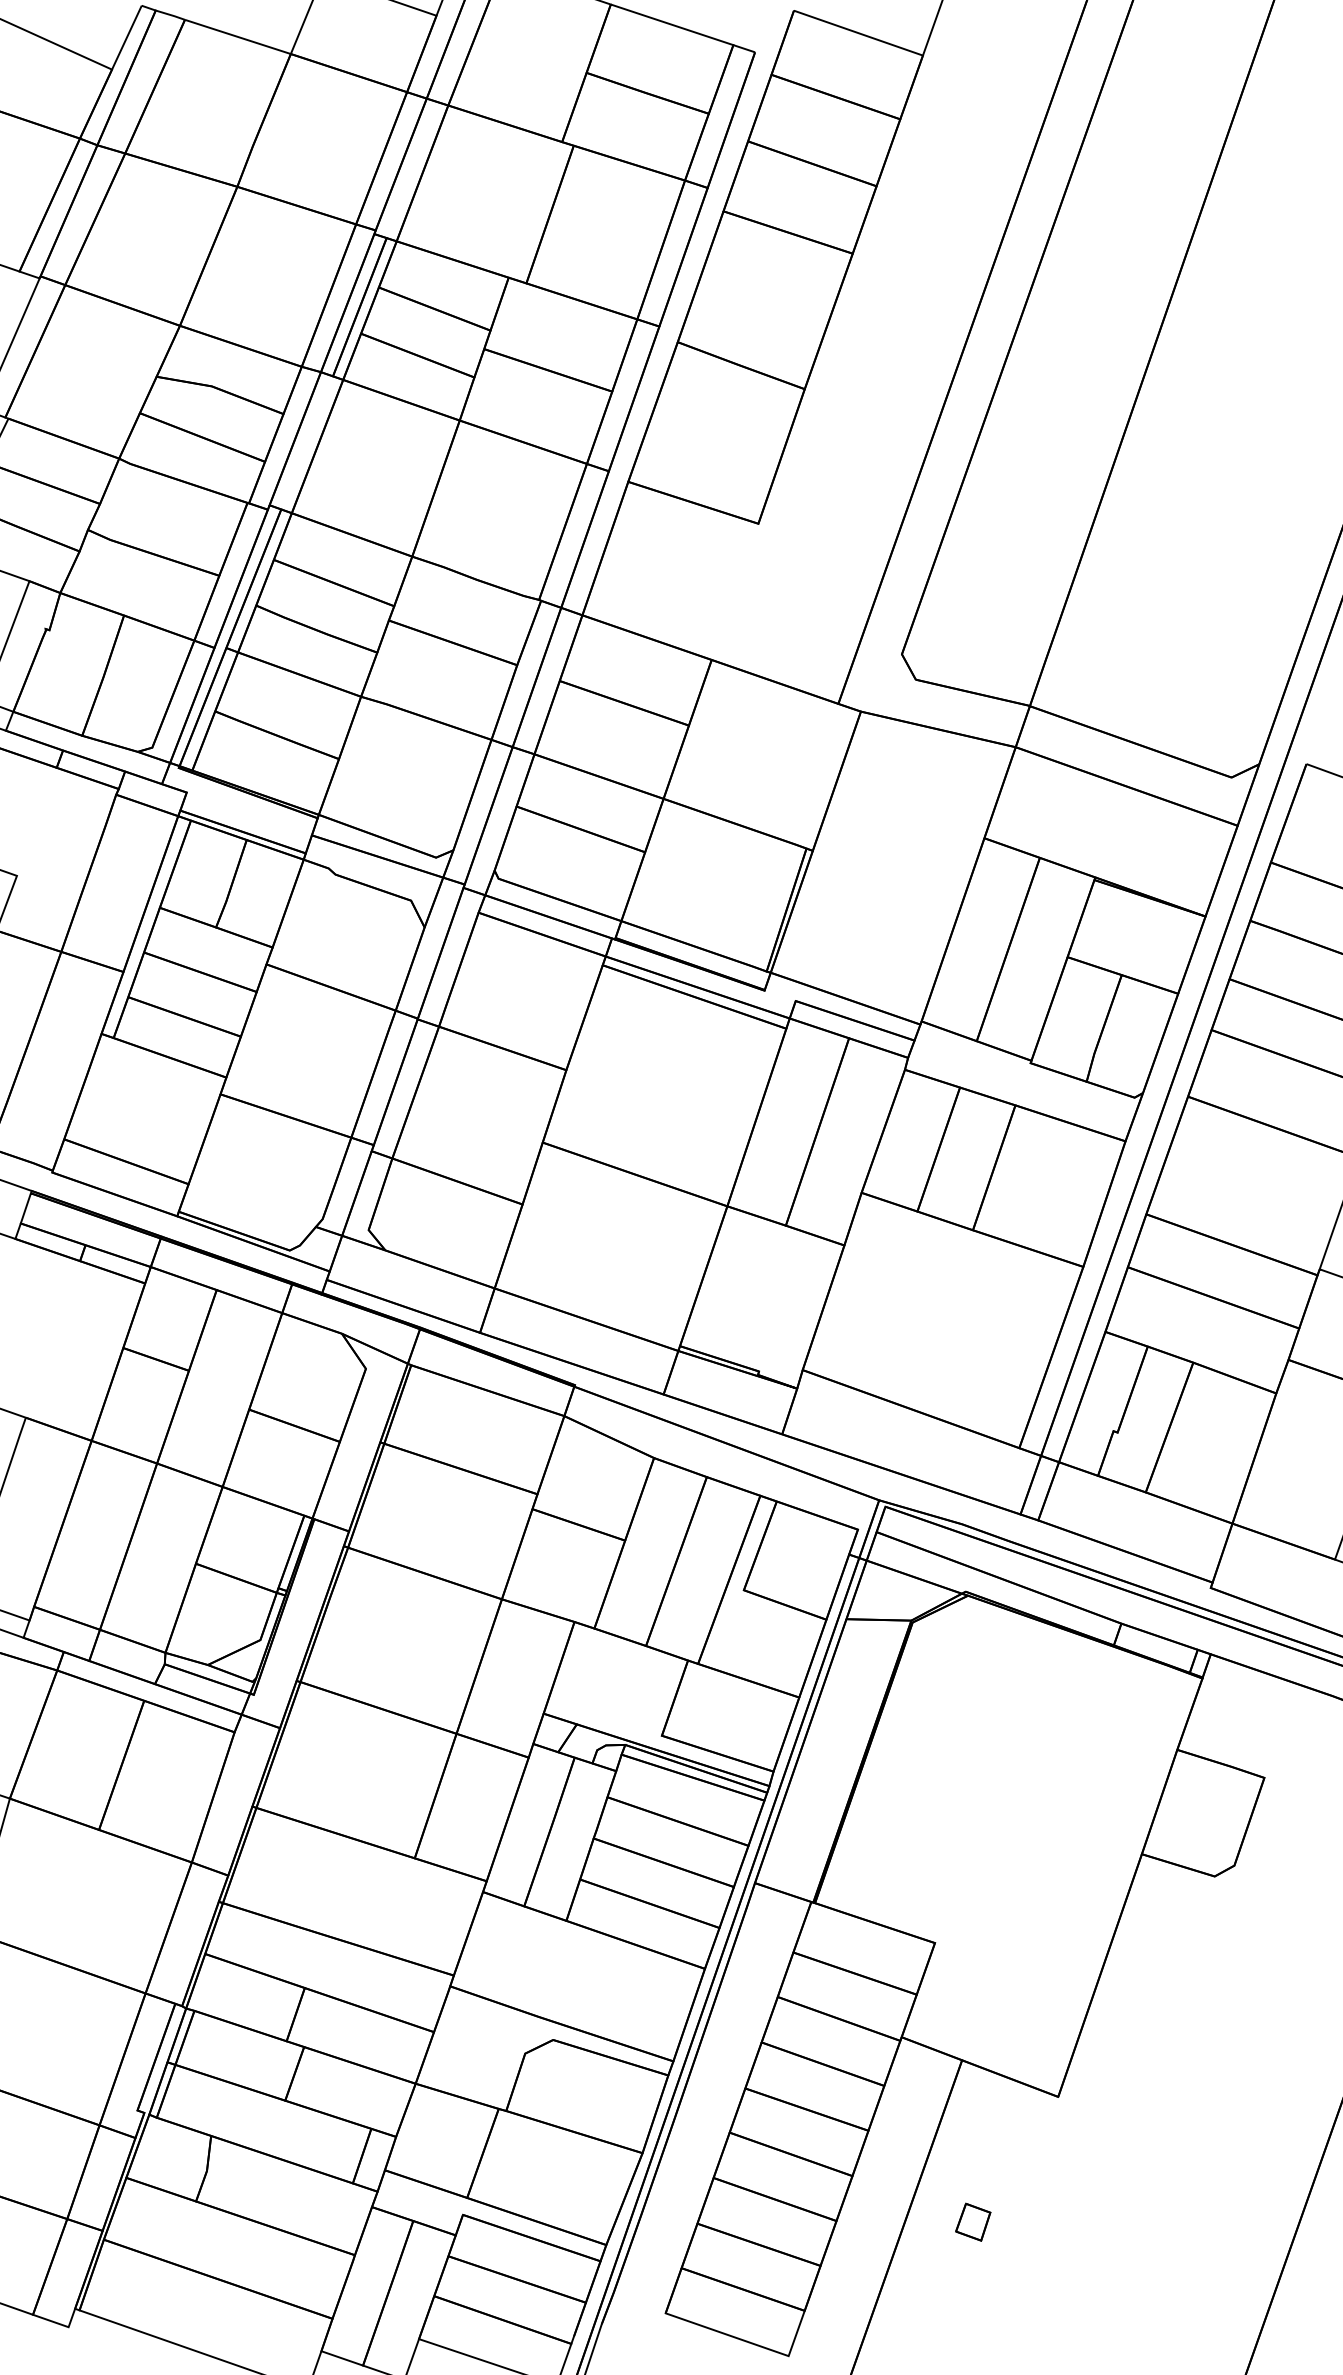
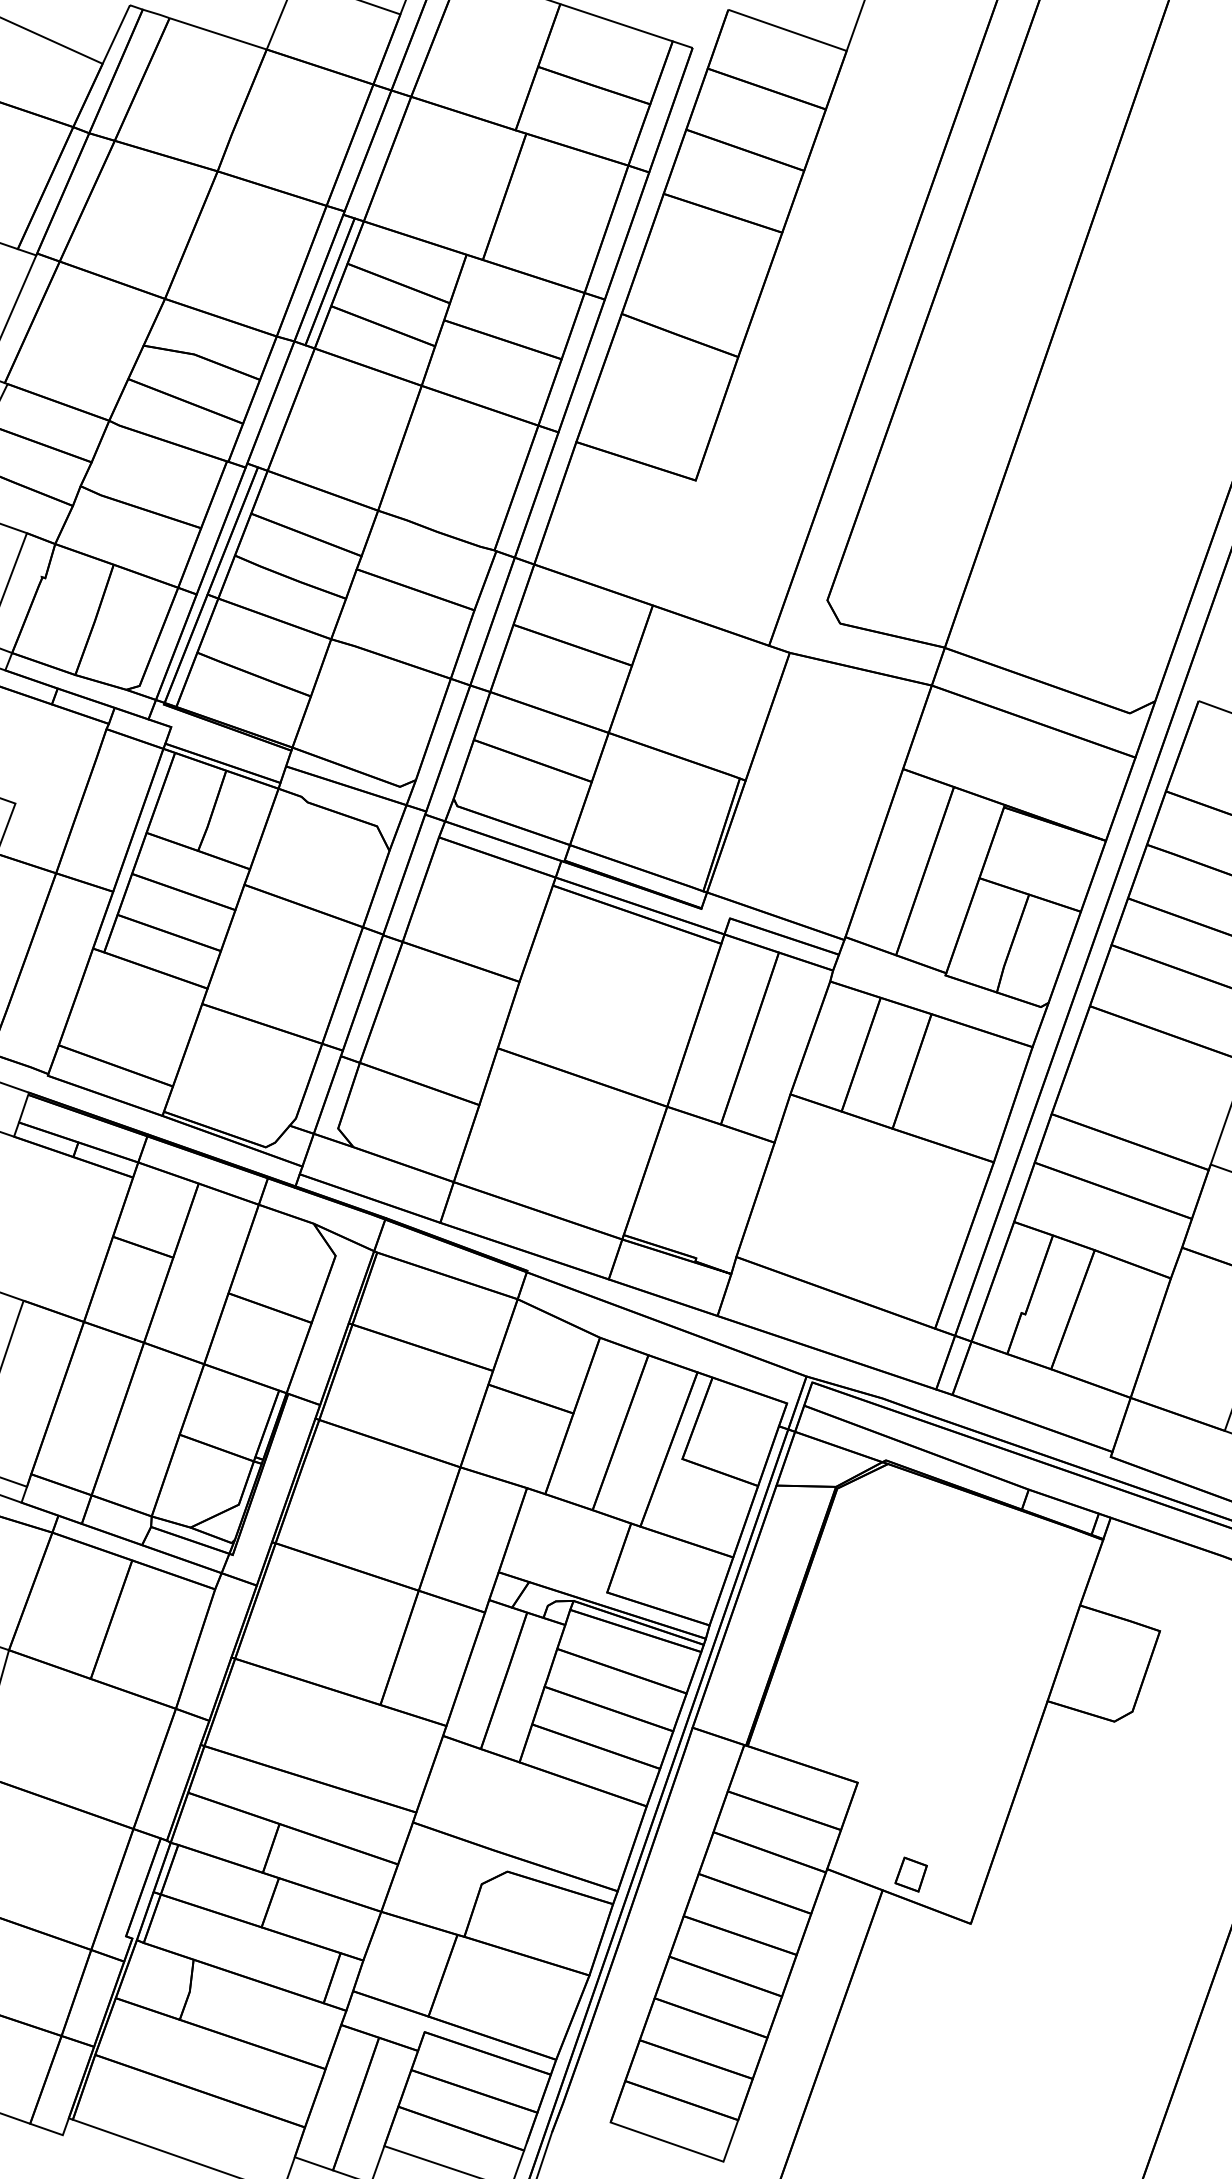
part: (973, 2221) -> (911, 1873), moved

